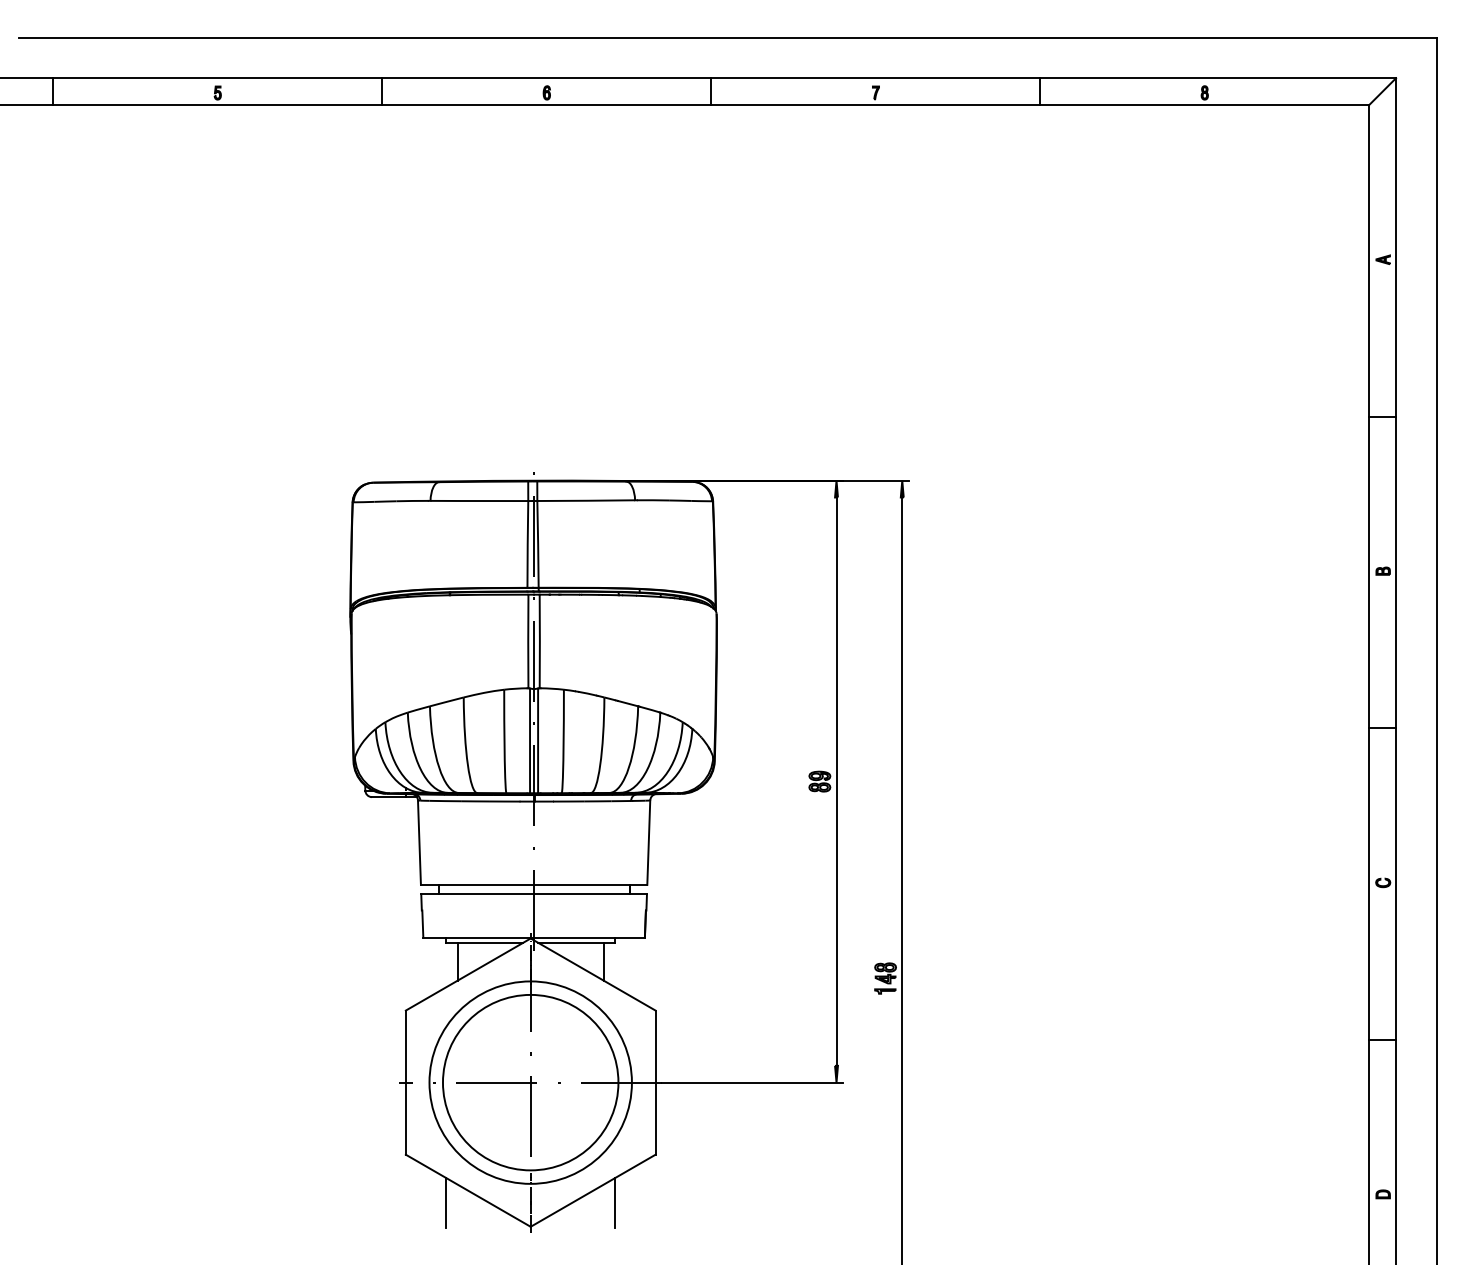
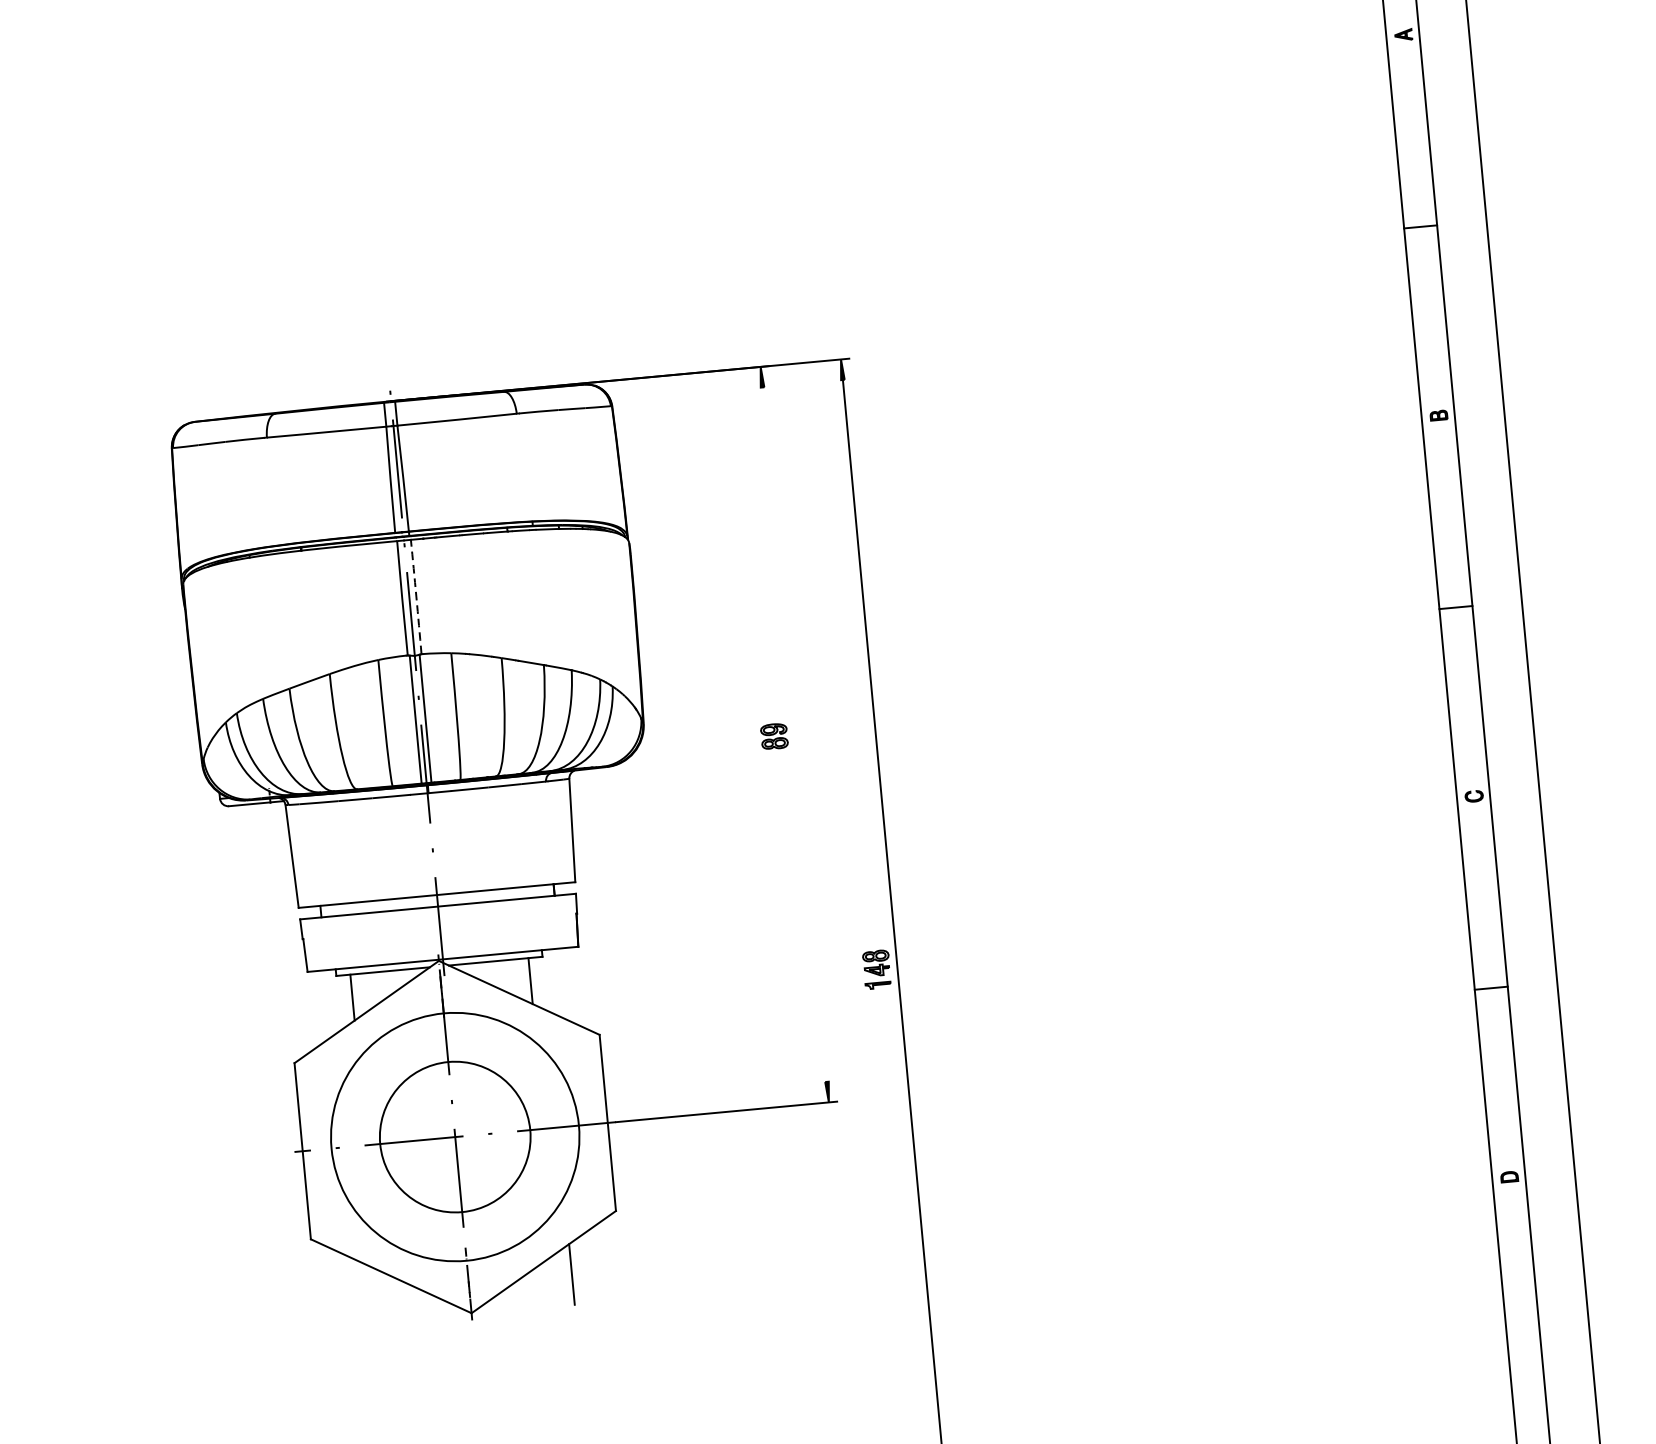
arc: (539, 641) -> (415, 597), solid -> dashed
line: (836, 781) -> (794, 734), removed
circle: (530, 1082) -> (454, 1136), size x0.7
line: (446, 1202) -> (365, 1293), removed

